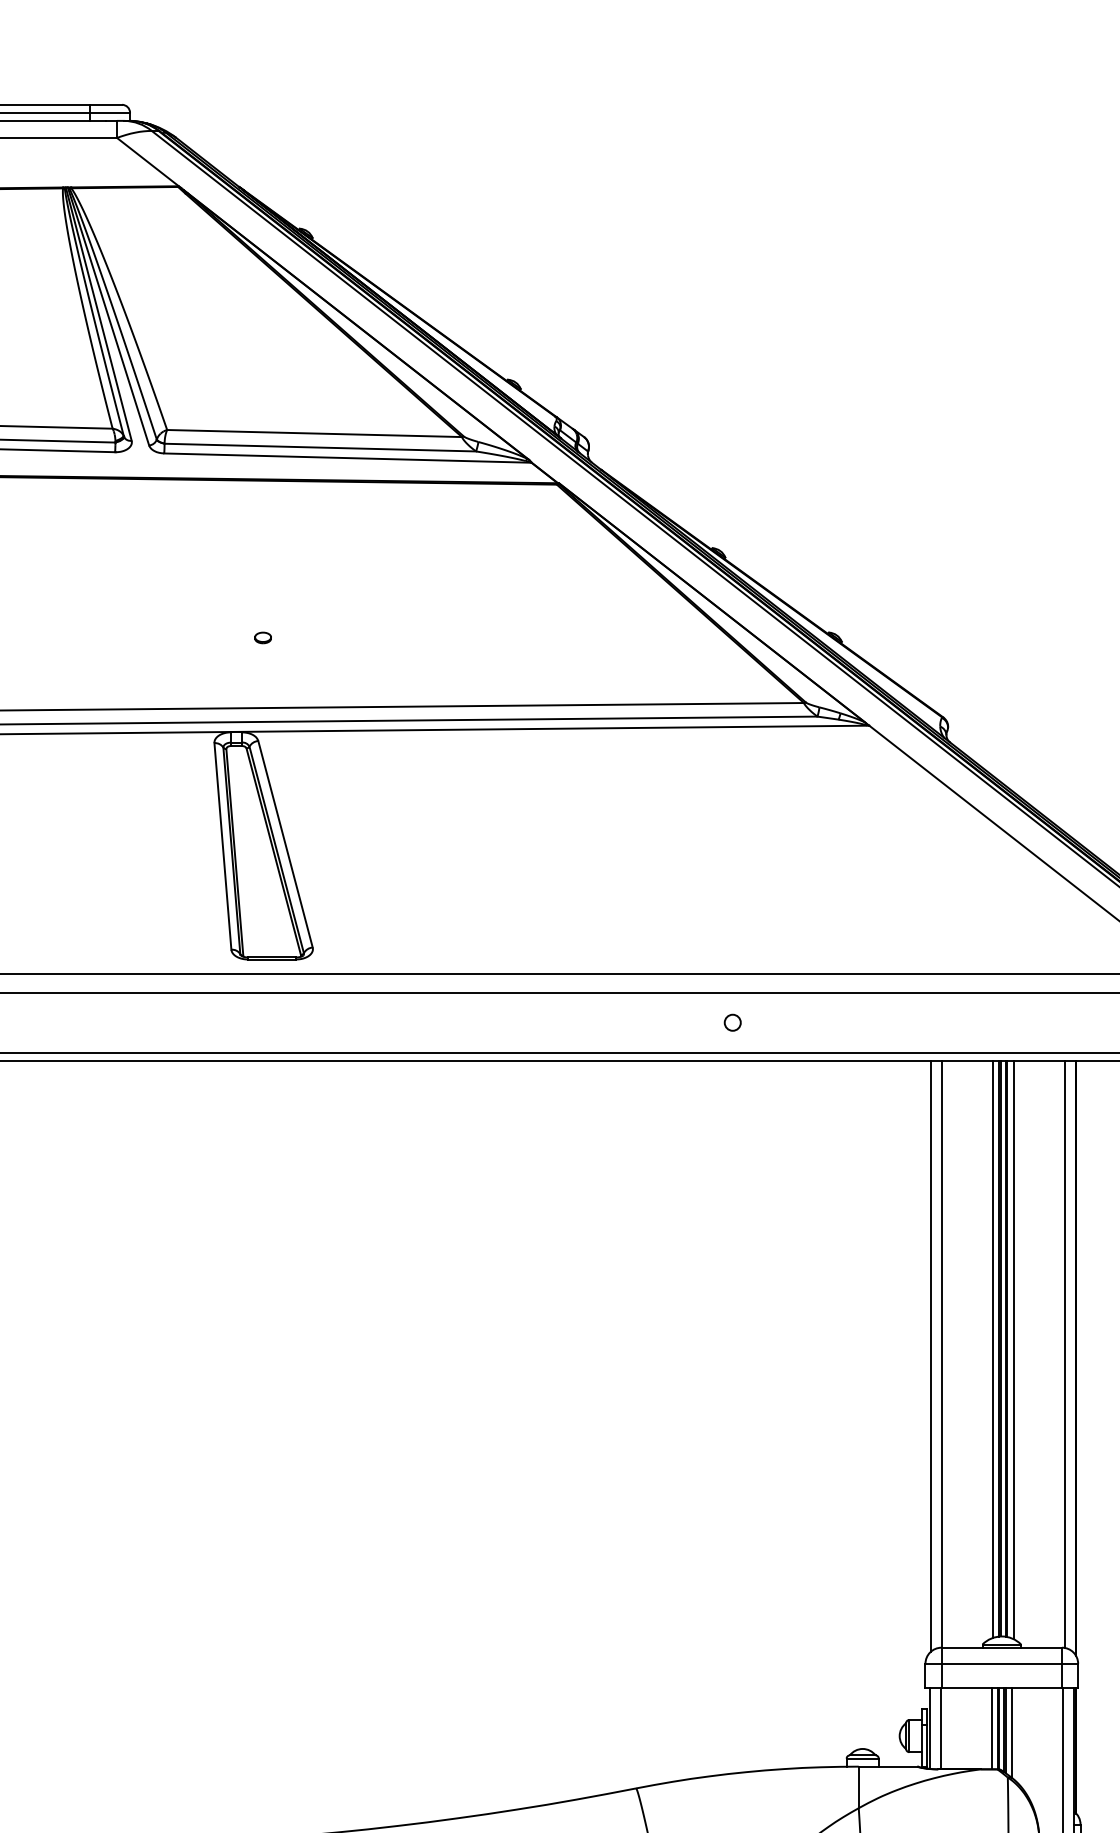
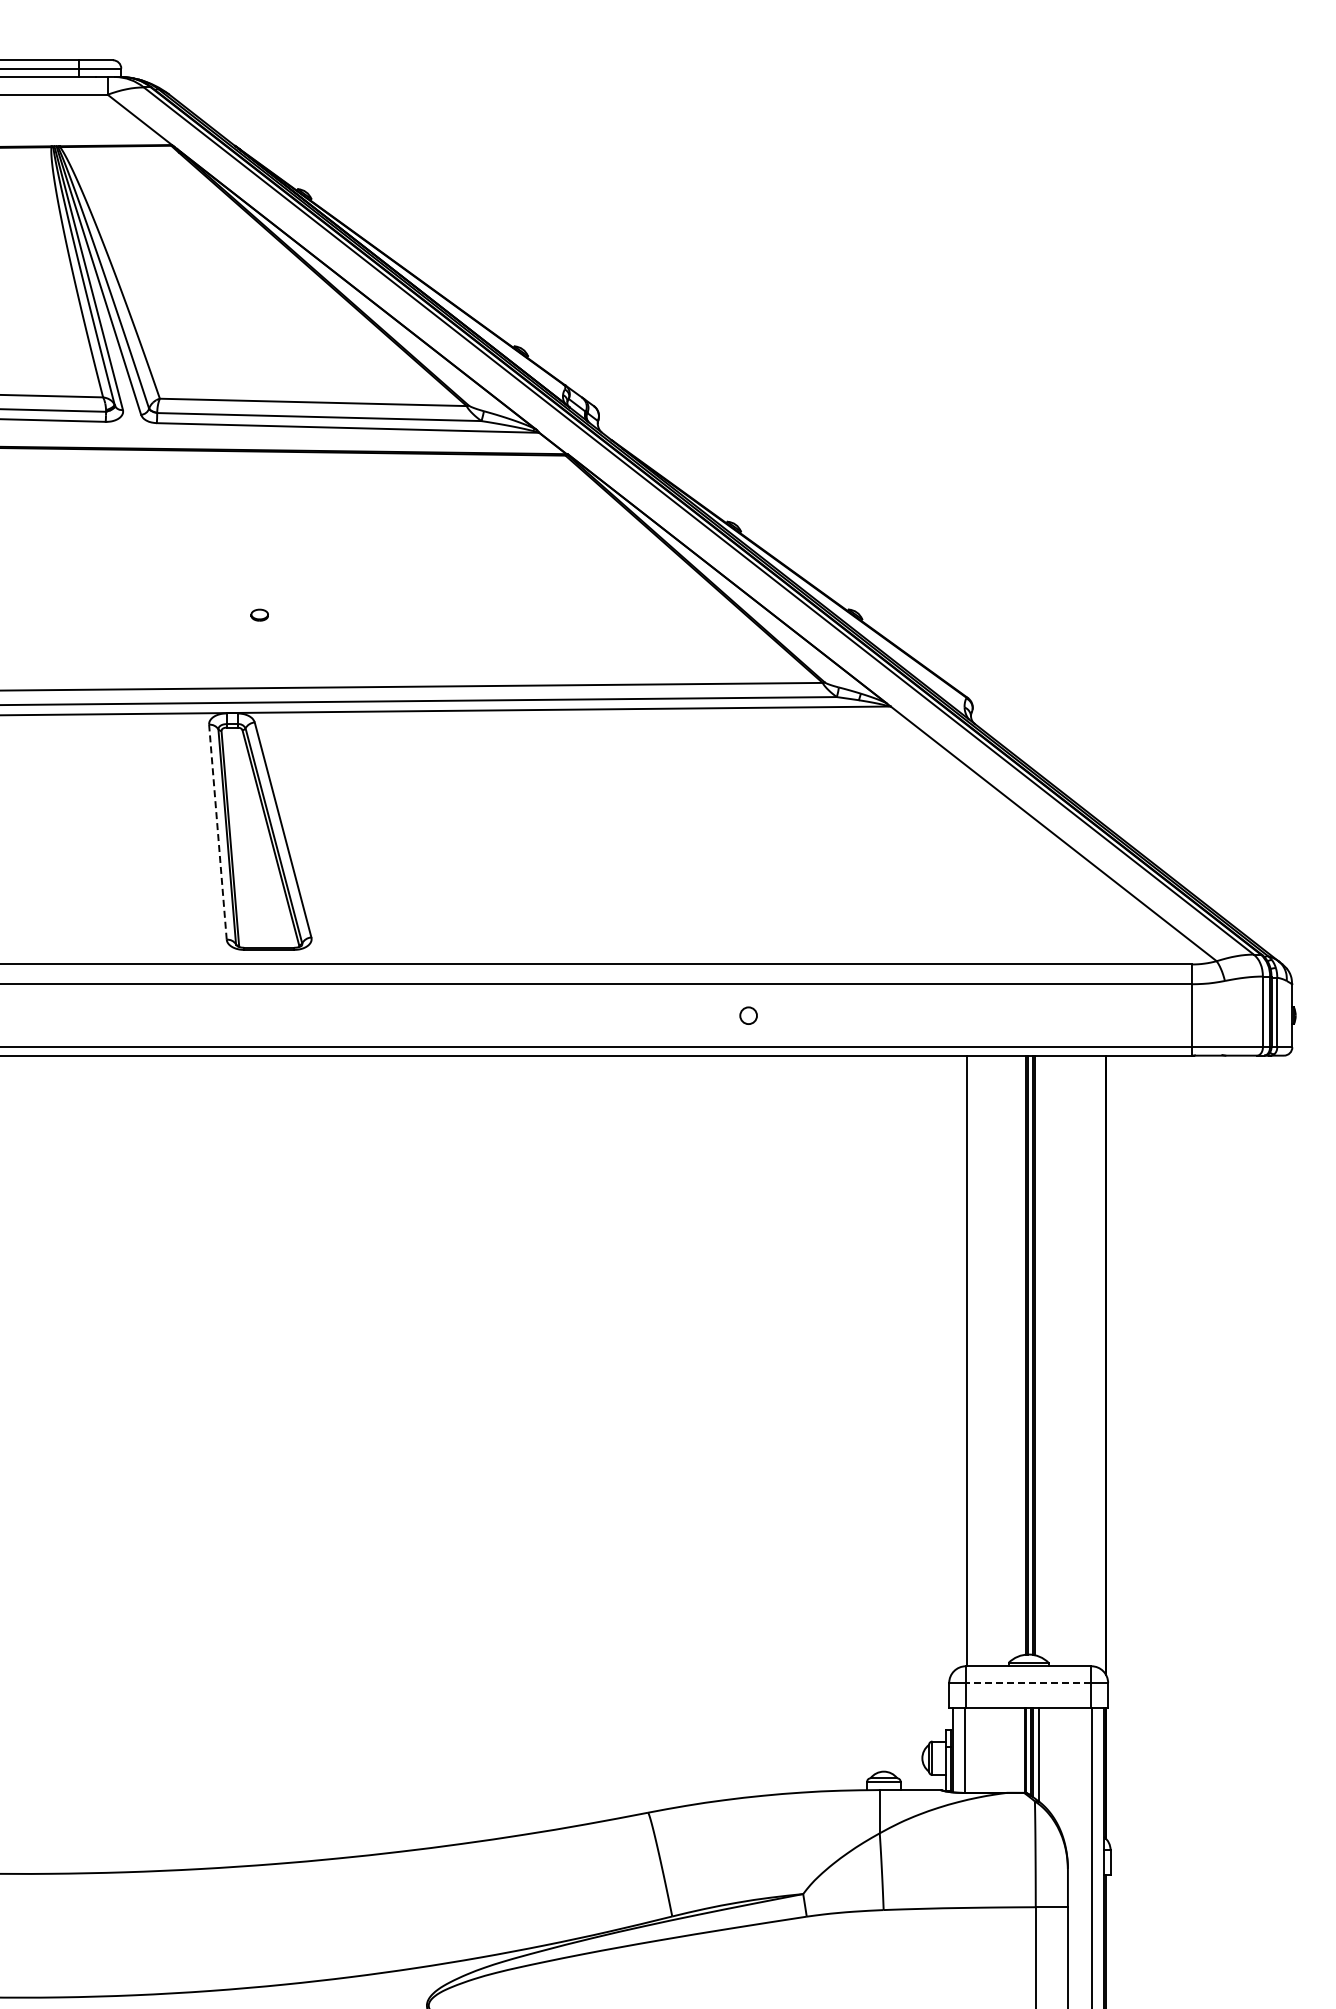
line: (222, 846) -> (217, 832), solid -> dashed
line: (992, 1349) -> (1019, 1355), removed
line: (1014, 1350) -> (1041, 1356), removed
line: (1064, 1353) -> (1093, 1360), removed
line: (931, 1355) -> (955, 1362), removed
line: (1001, 1664) -> (1028, 1683), solid -> dashed
line: (991, 1728) -> (1017, 1750), removed

